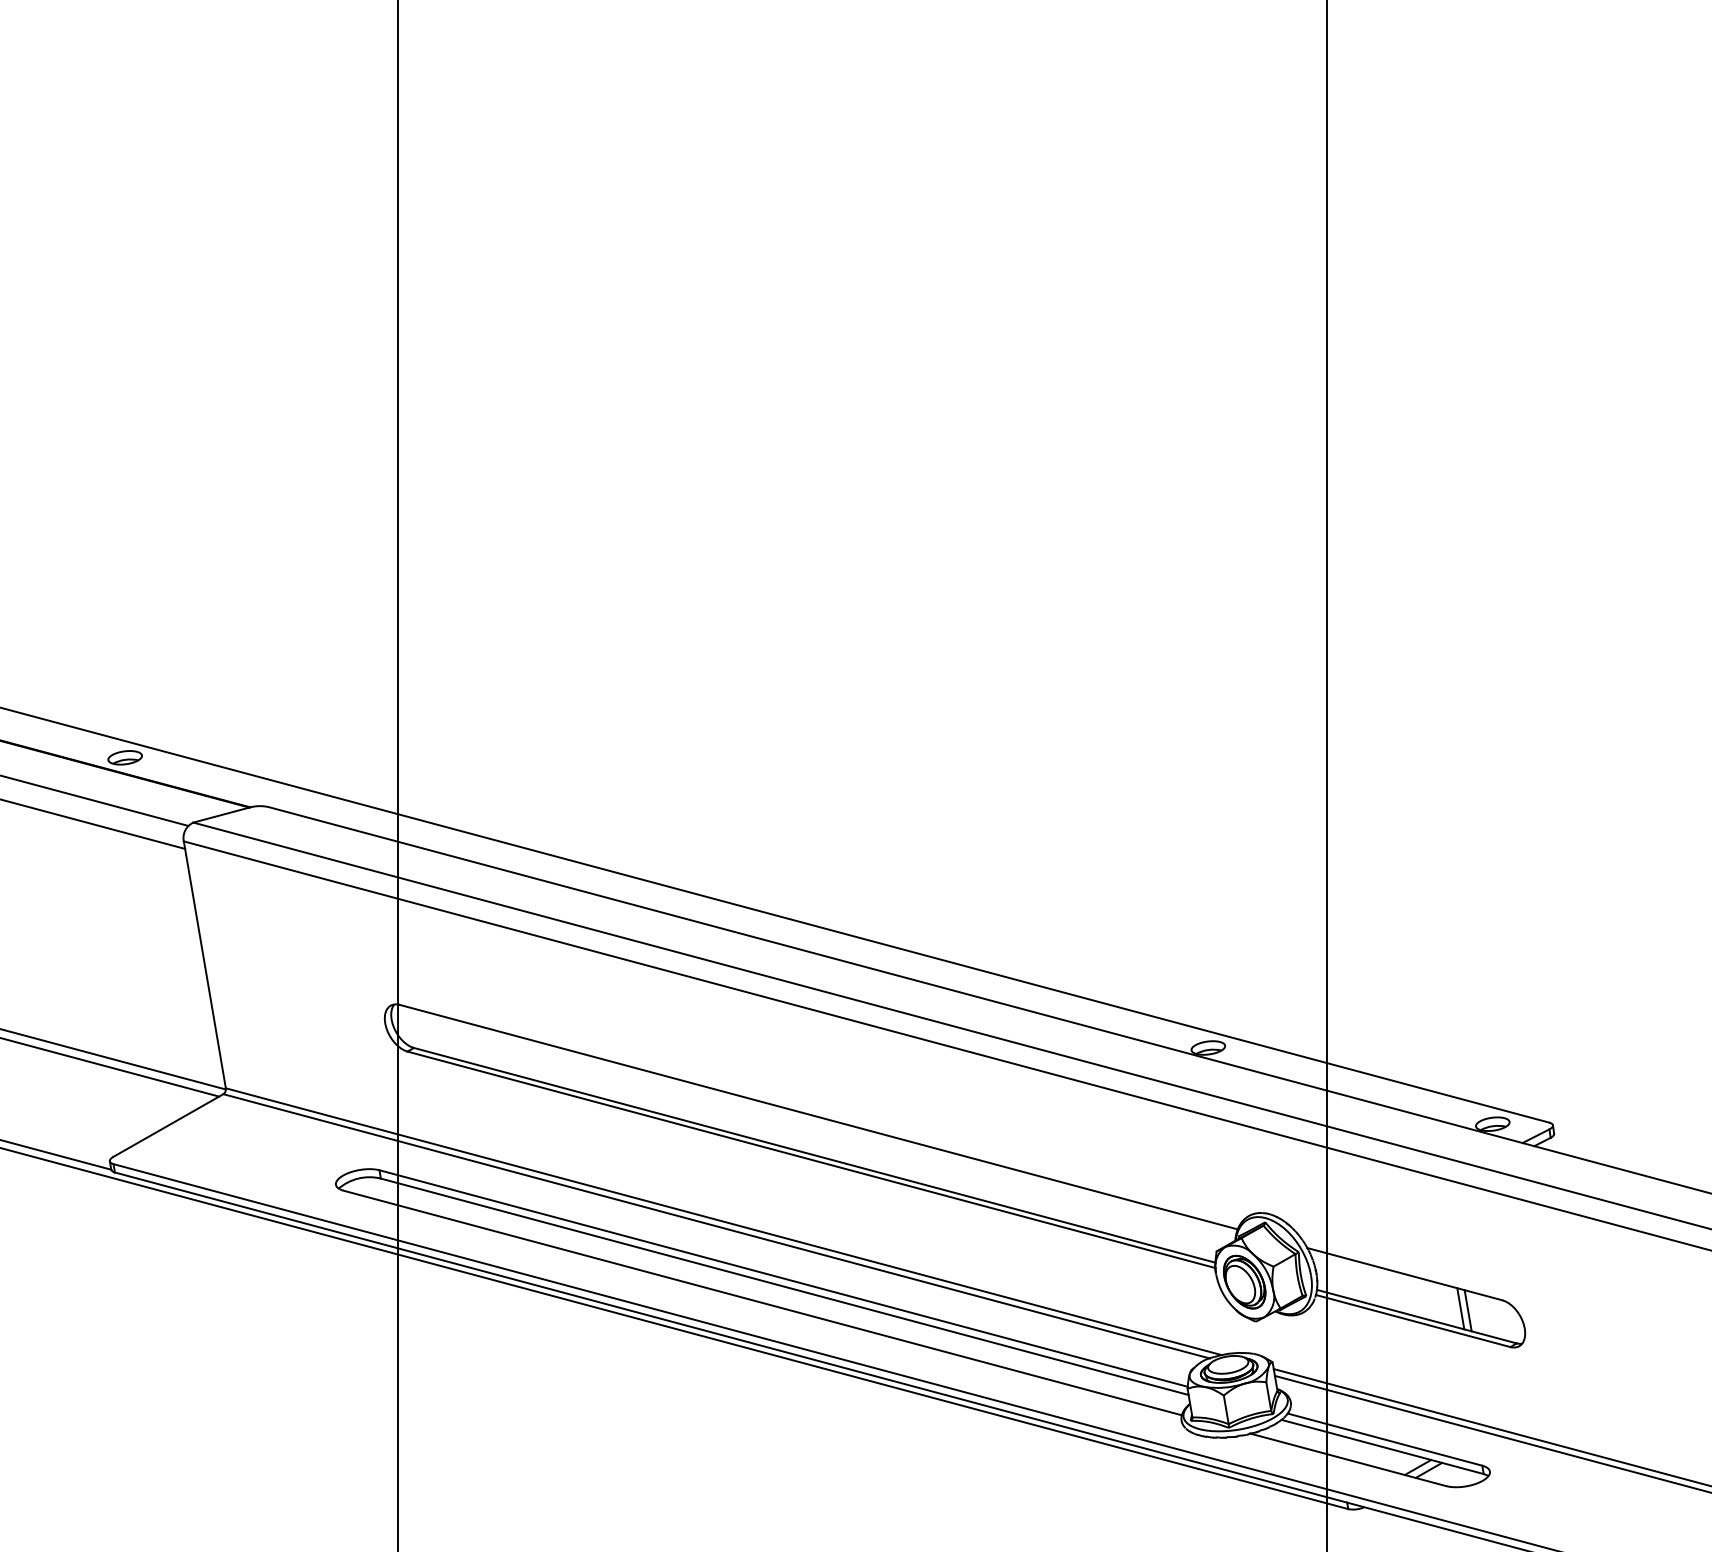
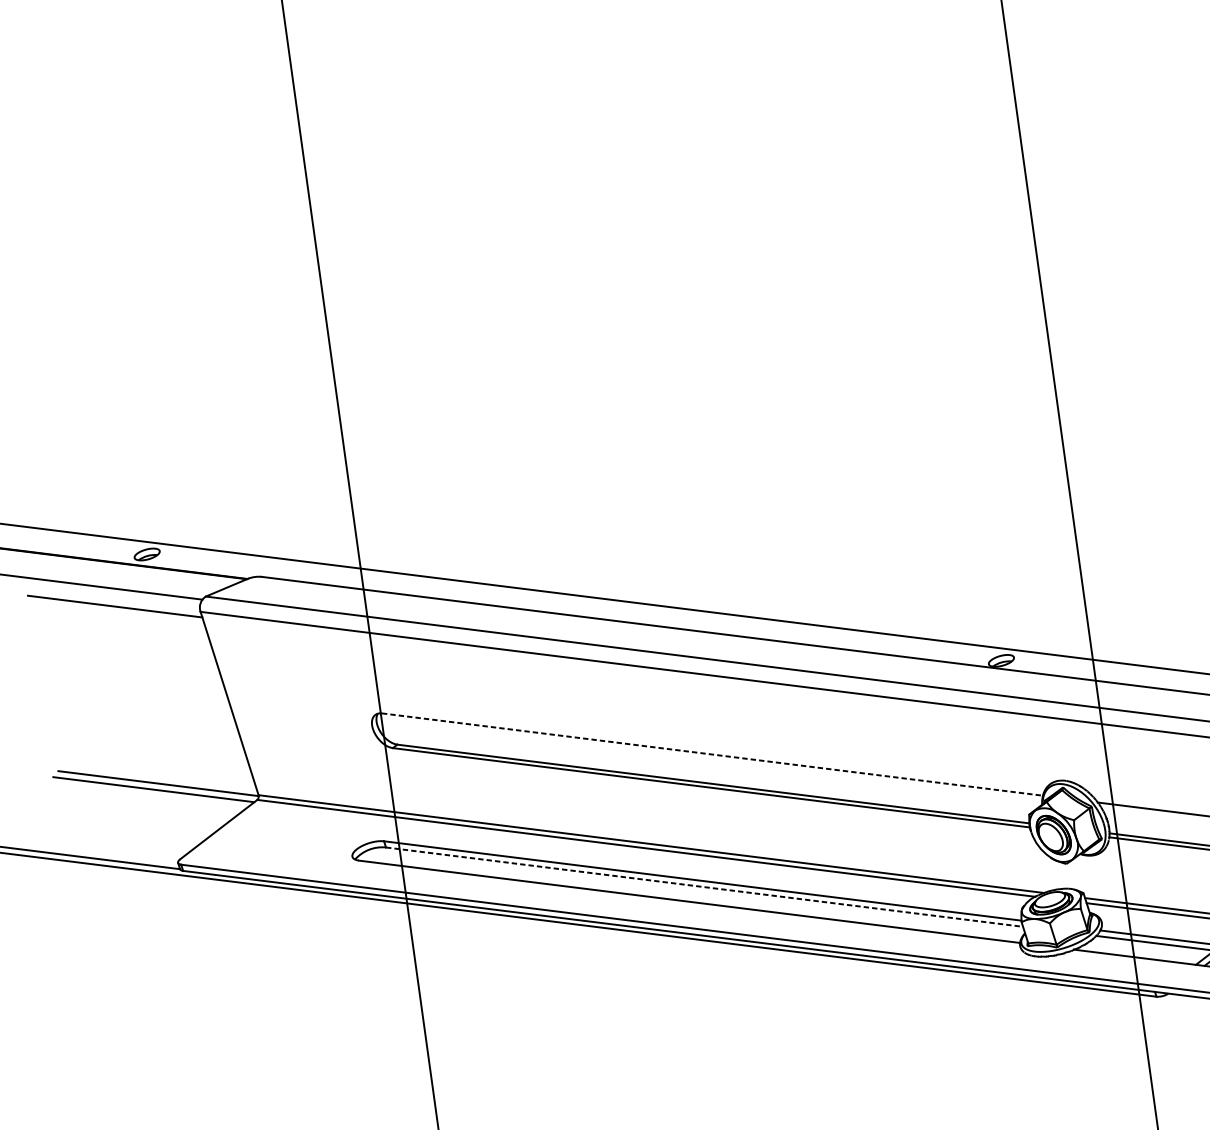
line: (818, 1117) -> (712, 754), solid -> dashed
line: (785, 1286) -> (705, 886), solid -> dashed

